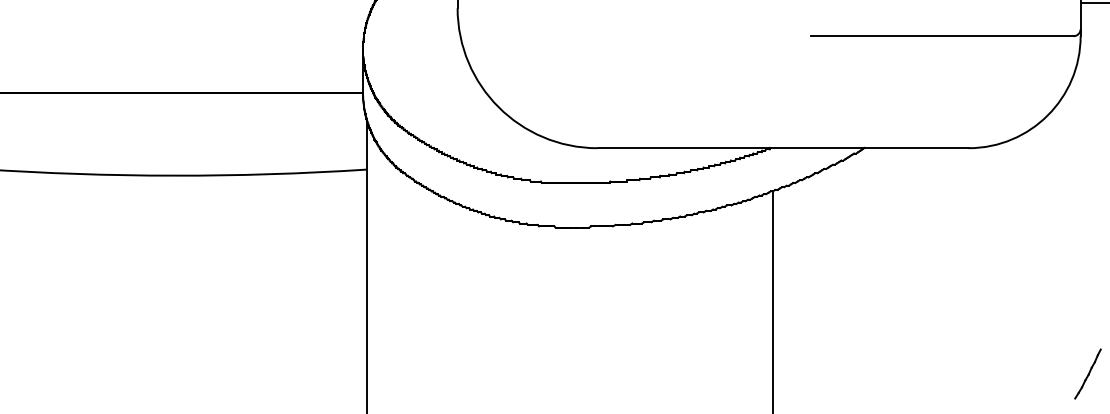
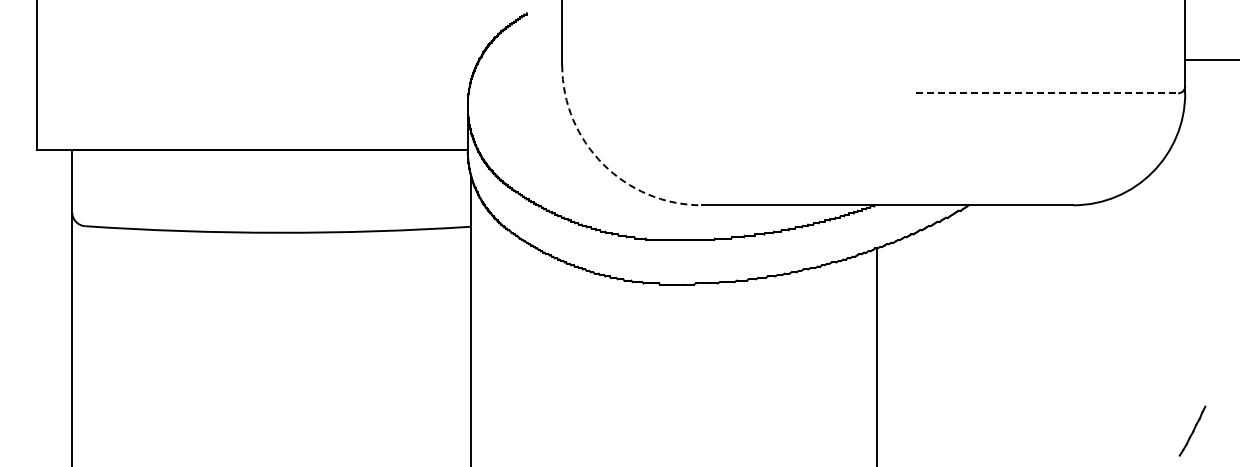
line: (942, 36) -> (1047, 93), solid -> dashed
arc: (498, 107) -> (603, 164), solid -> dashed

